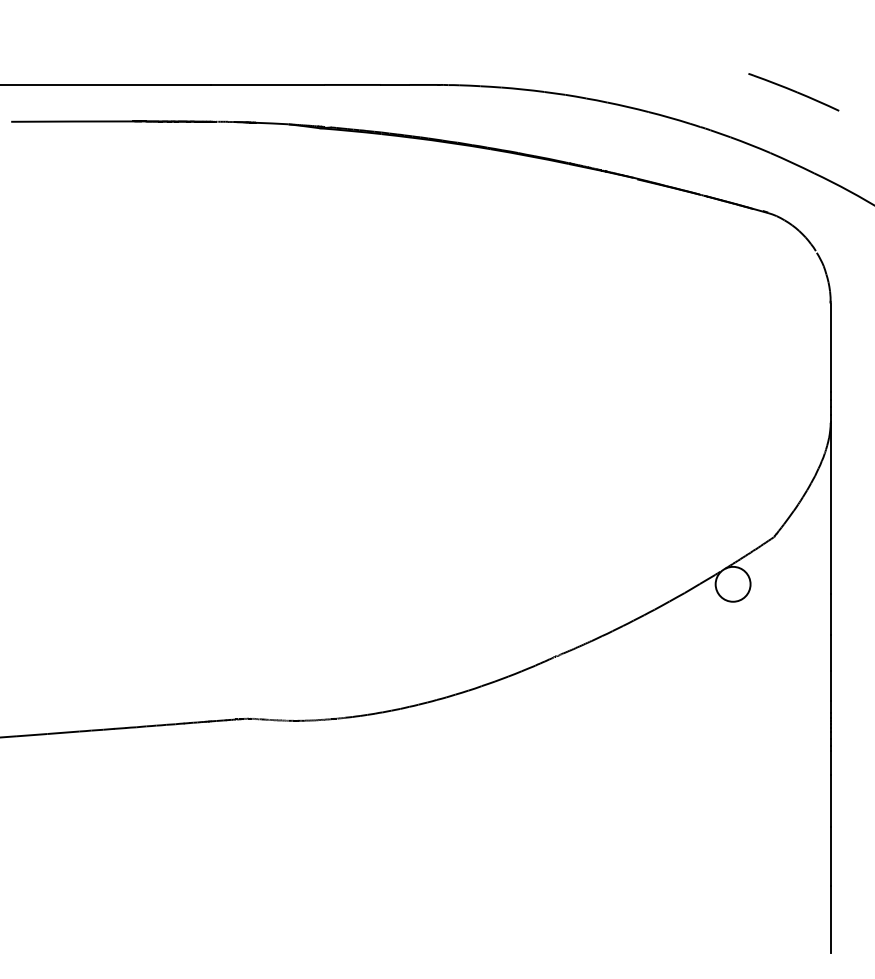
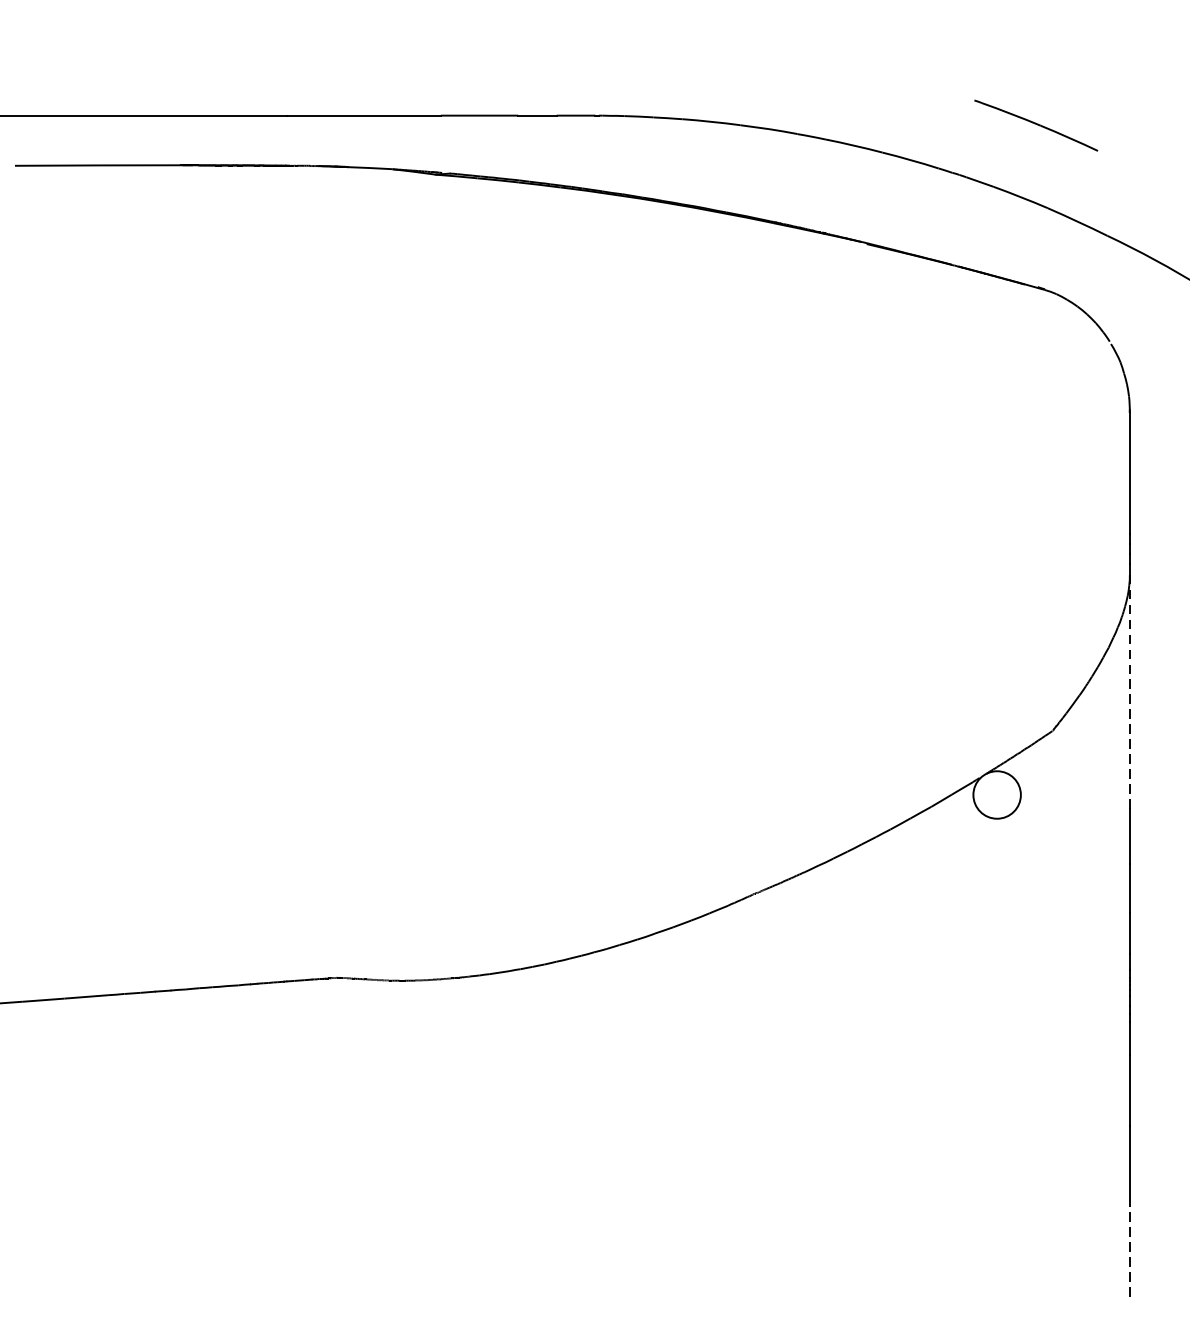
part: (793, 92) -> (1035, 125), moved
line: (830, 507) -> (1129, 690), solid -> dashed
line: (830, 919) -> (1129, 1250), solid -> dashed

